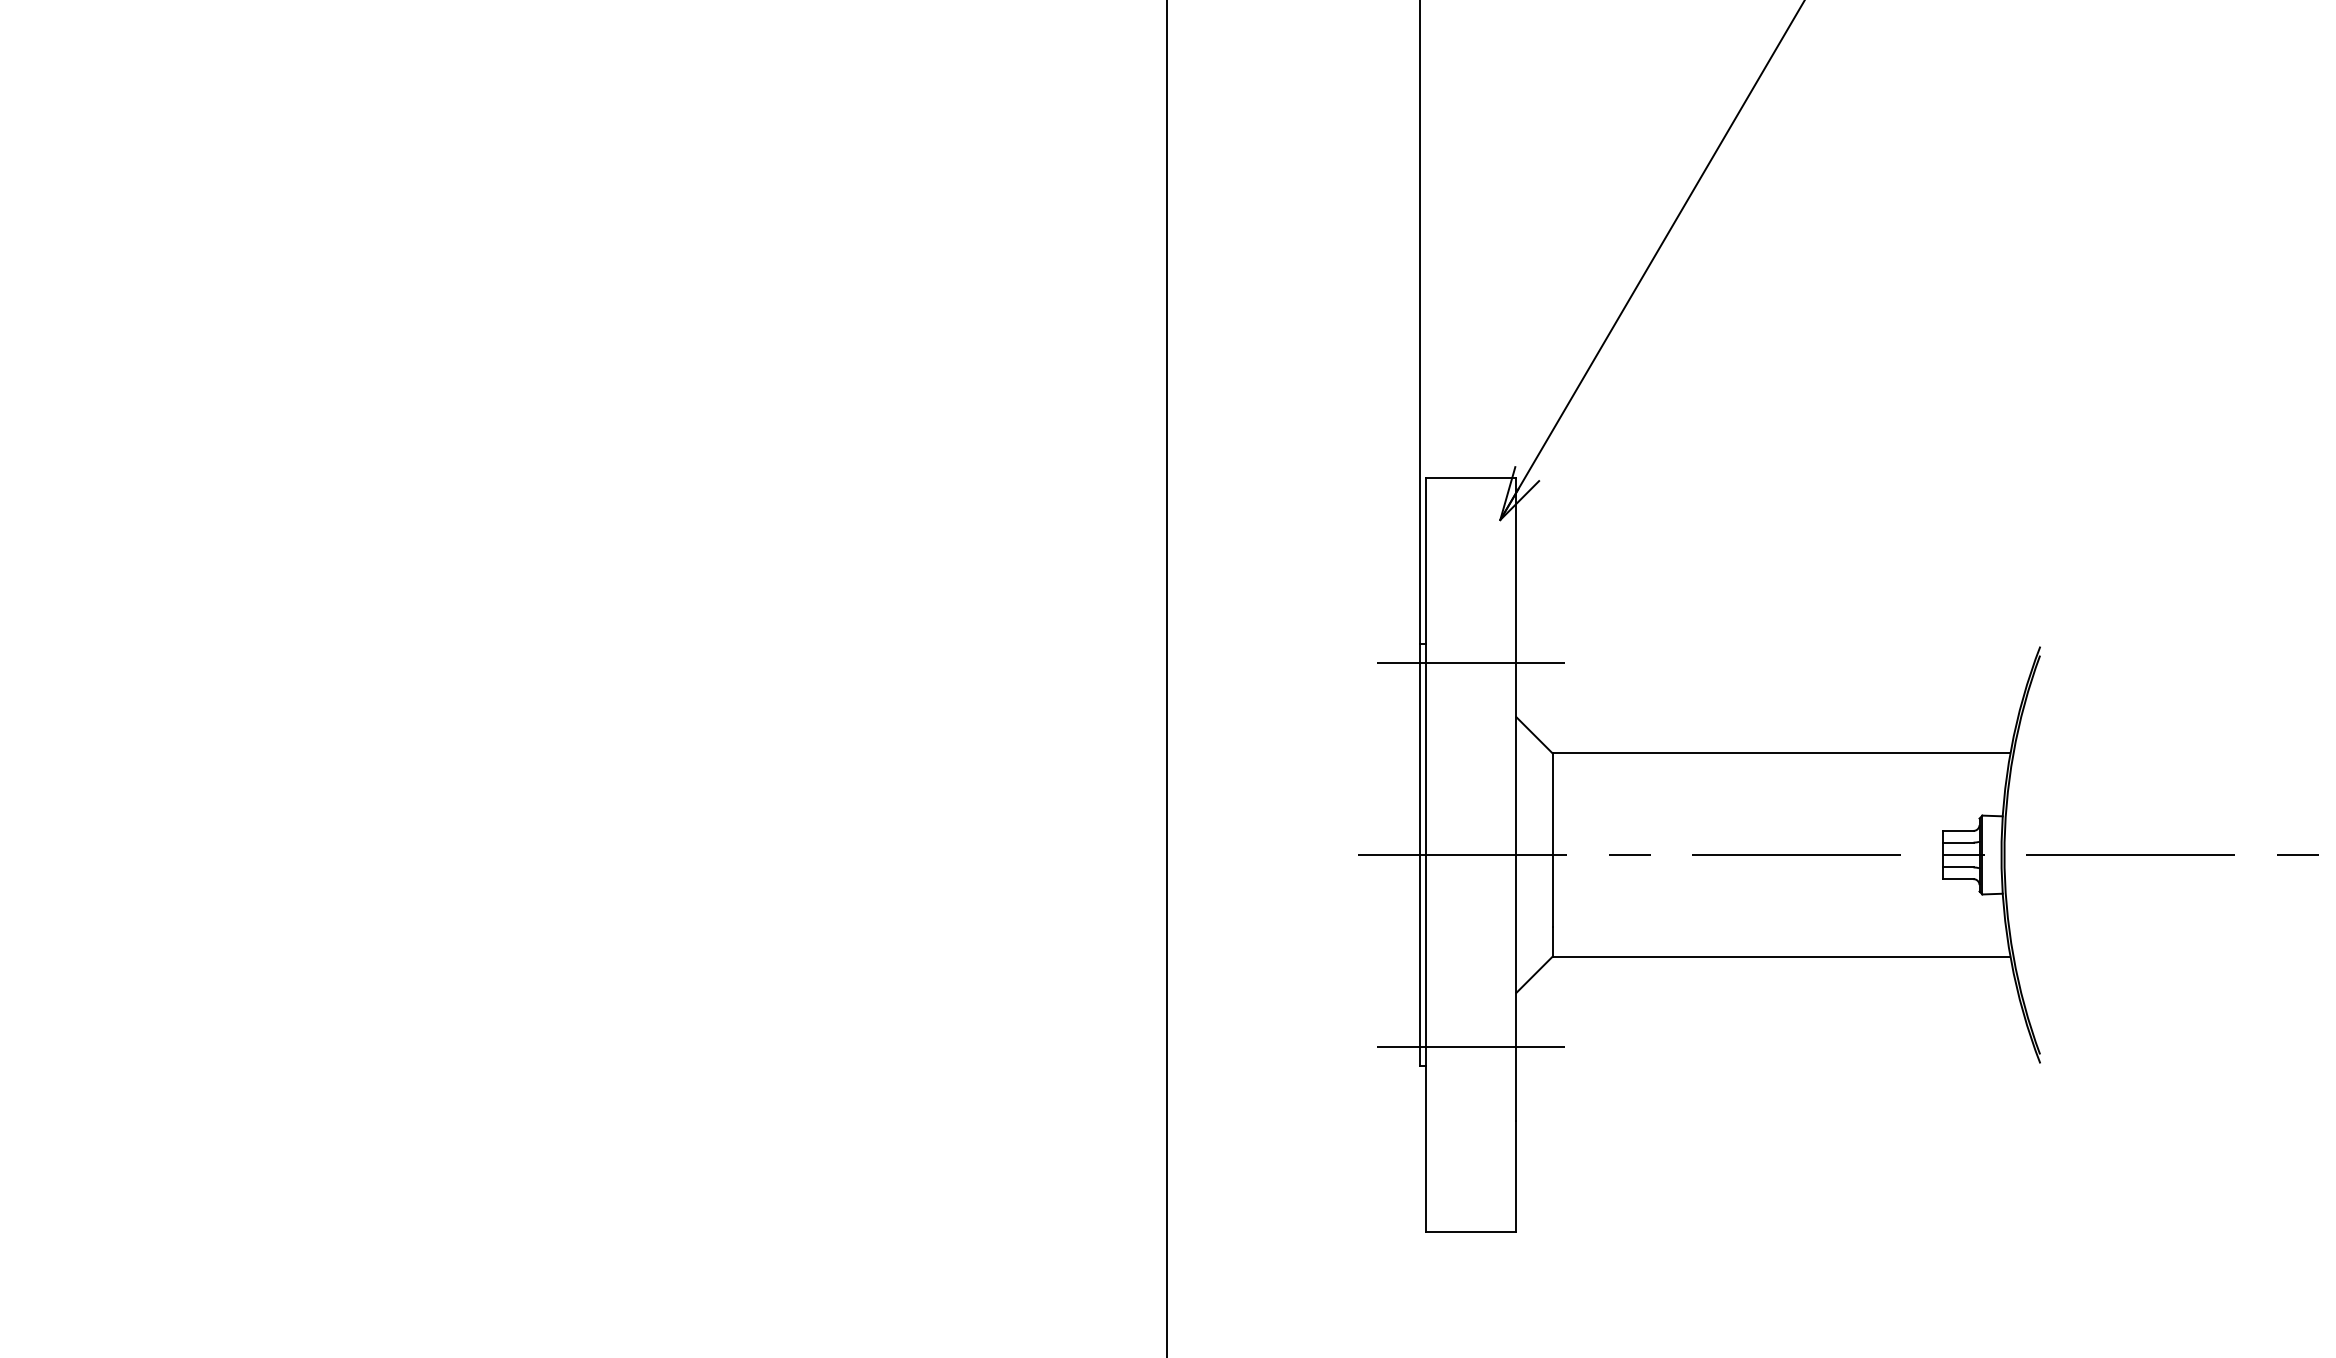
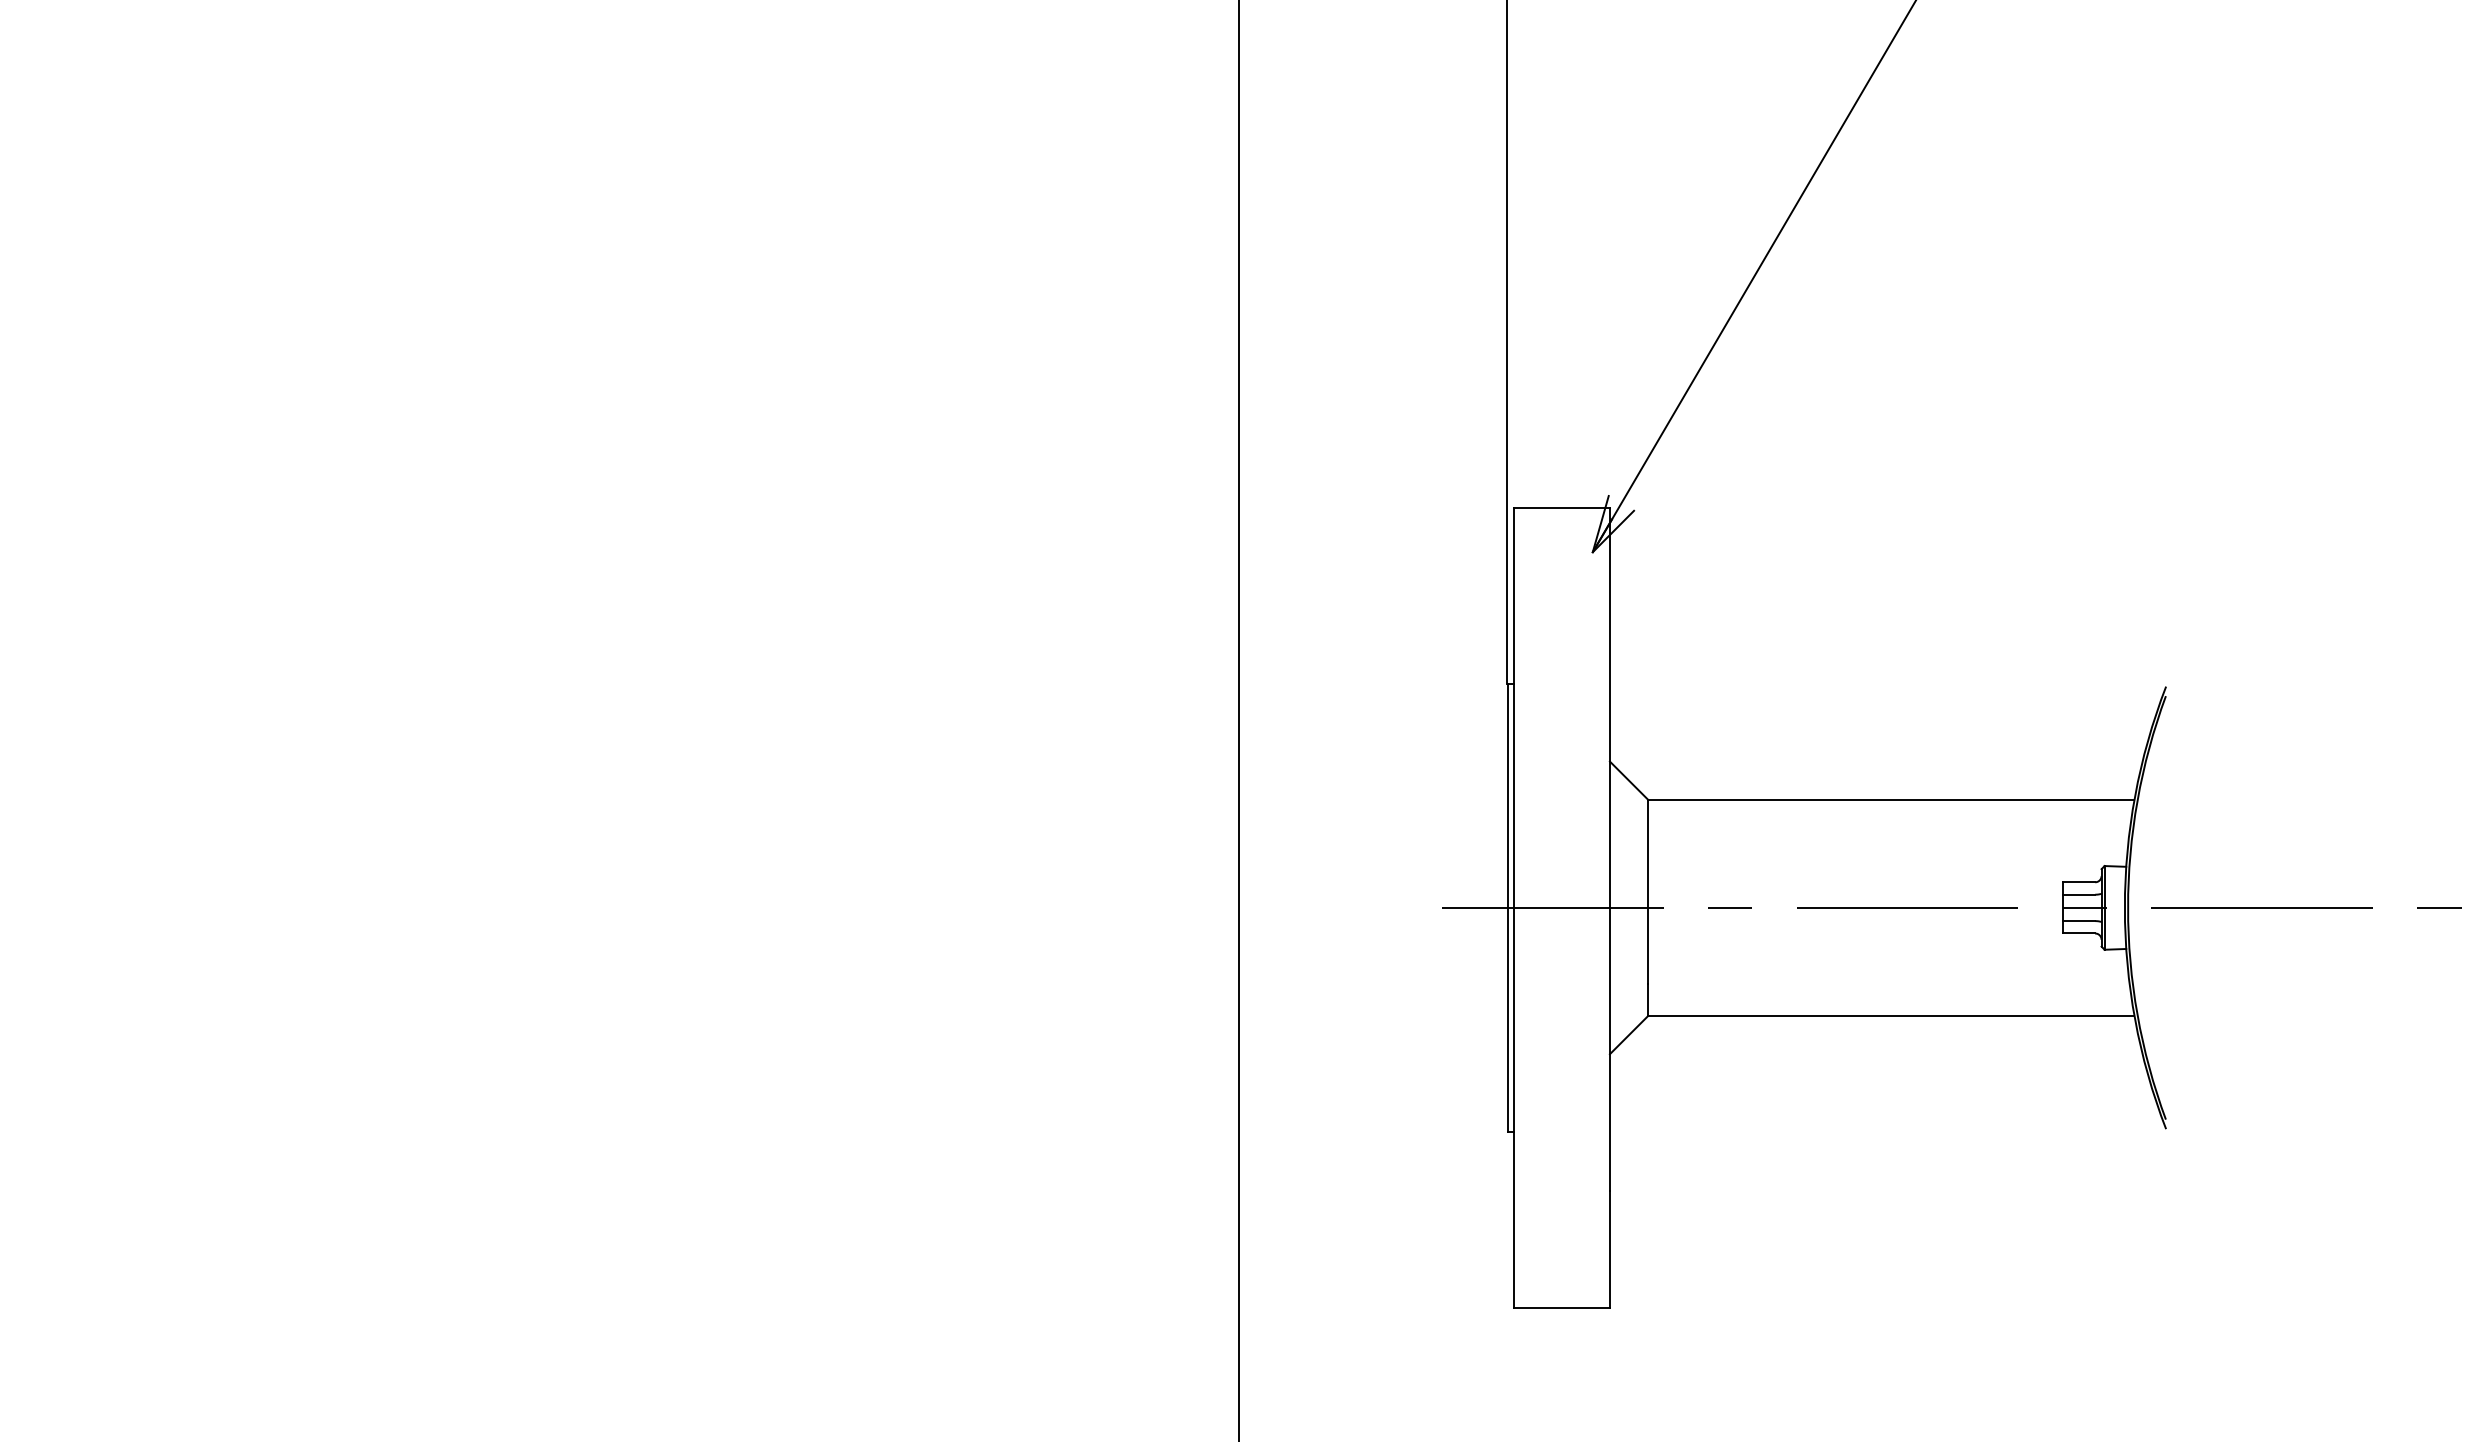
line: (1470, 663) -> (1561, 704), removed
line: (1470, 1046) -> (1561, 1111), removed

